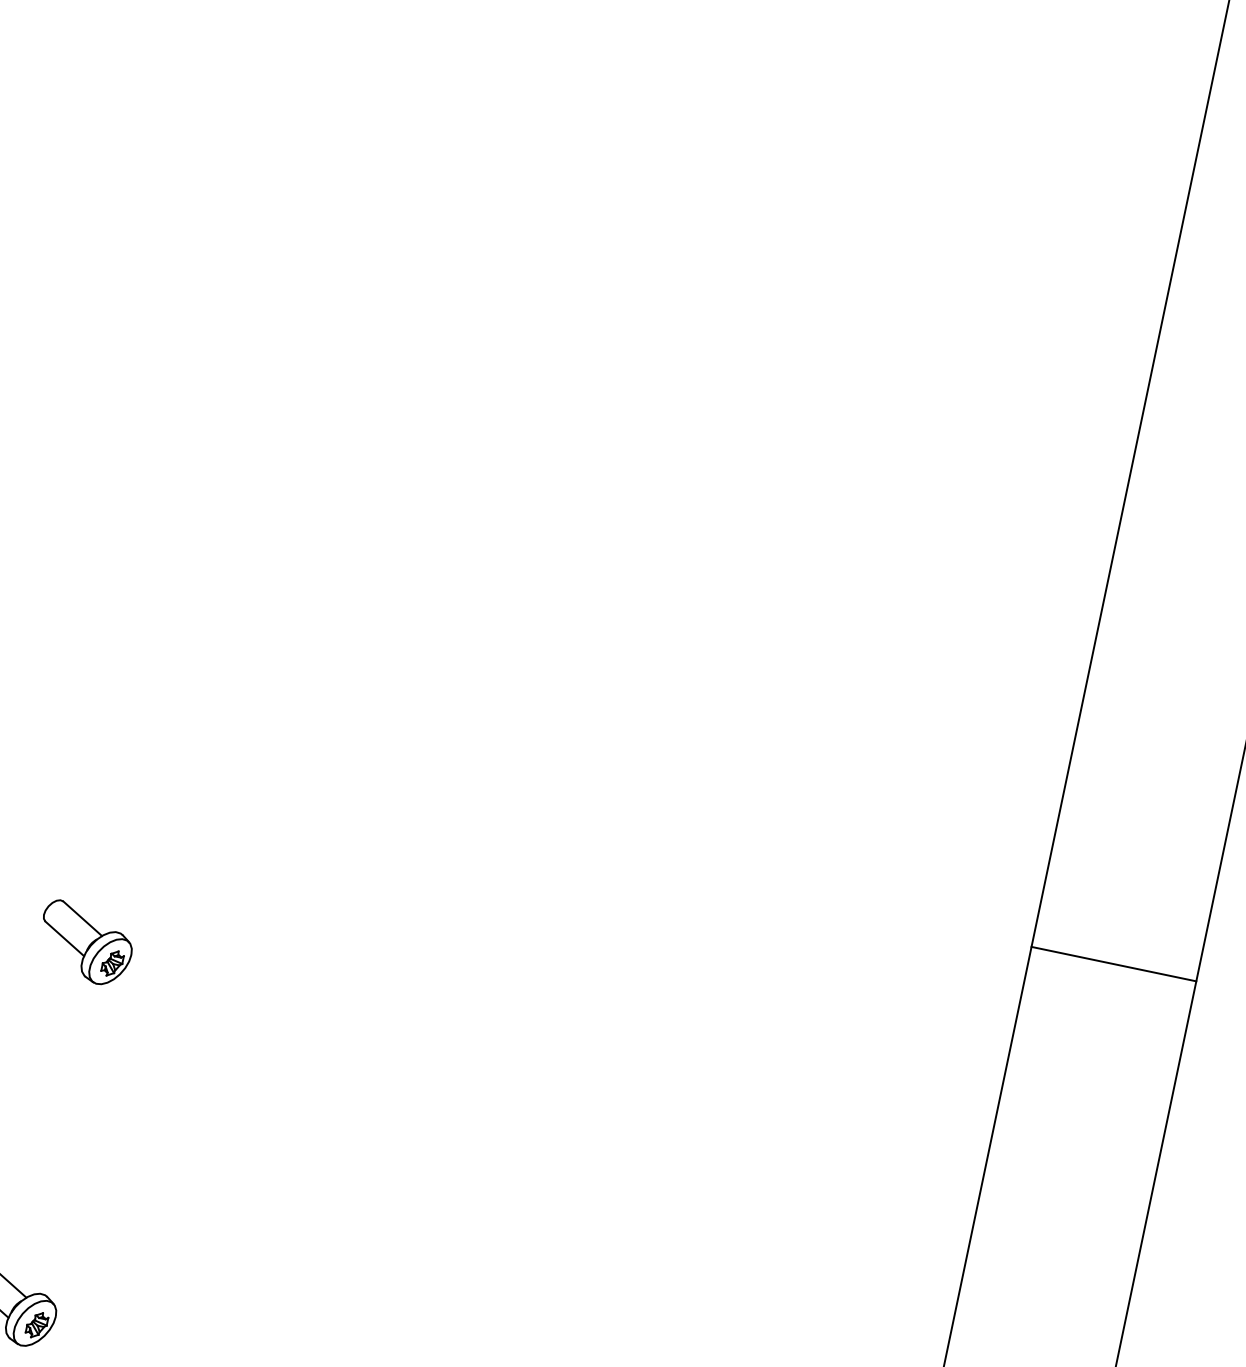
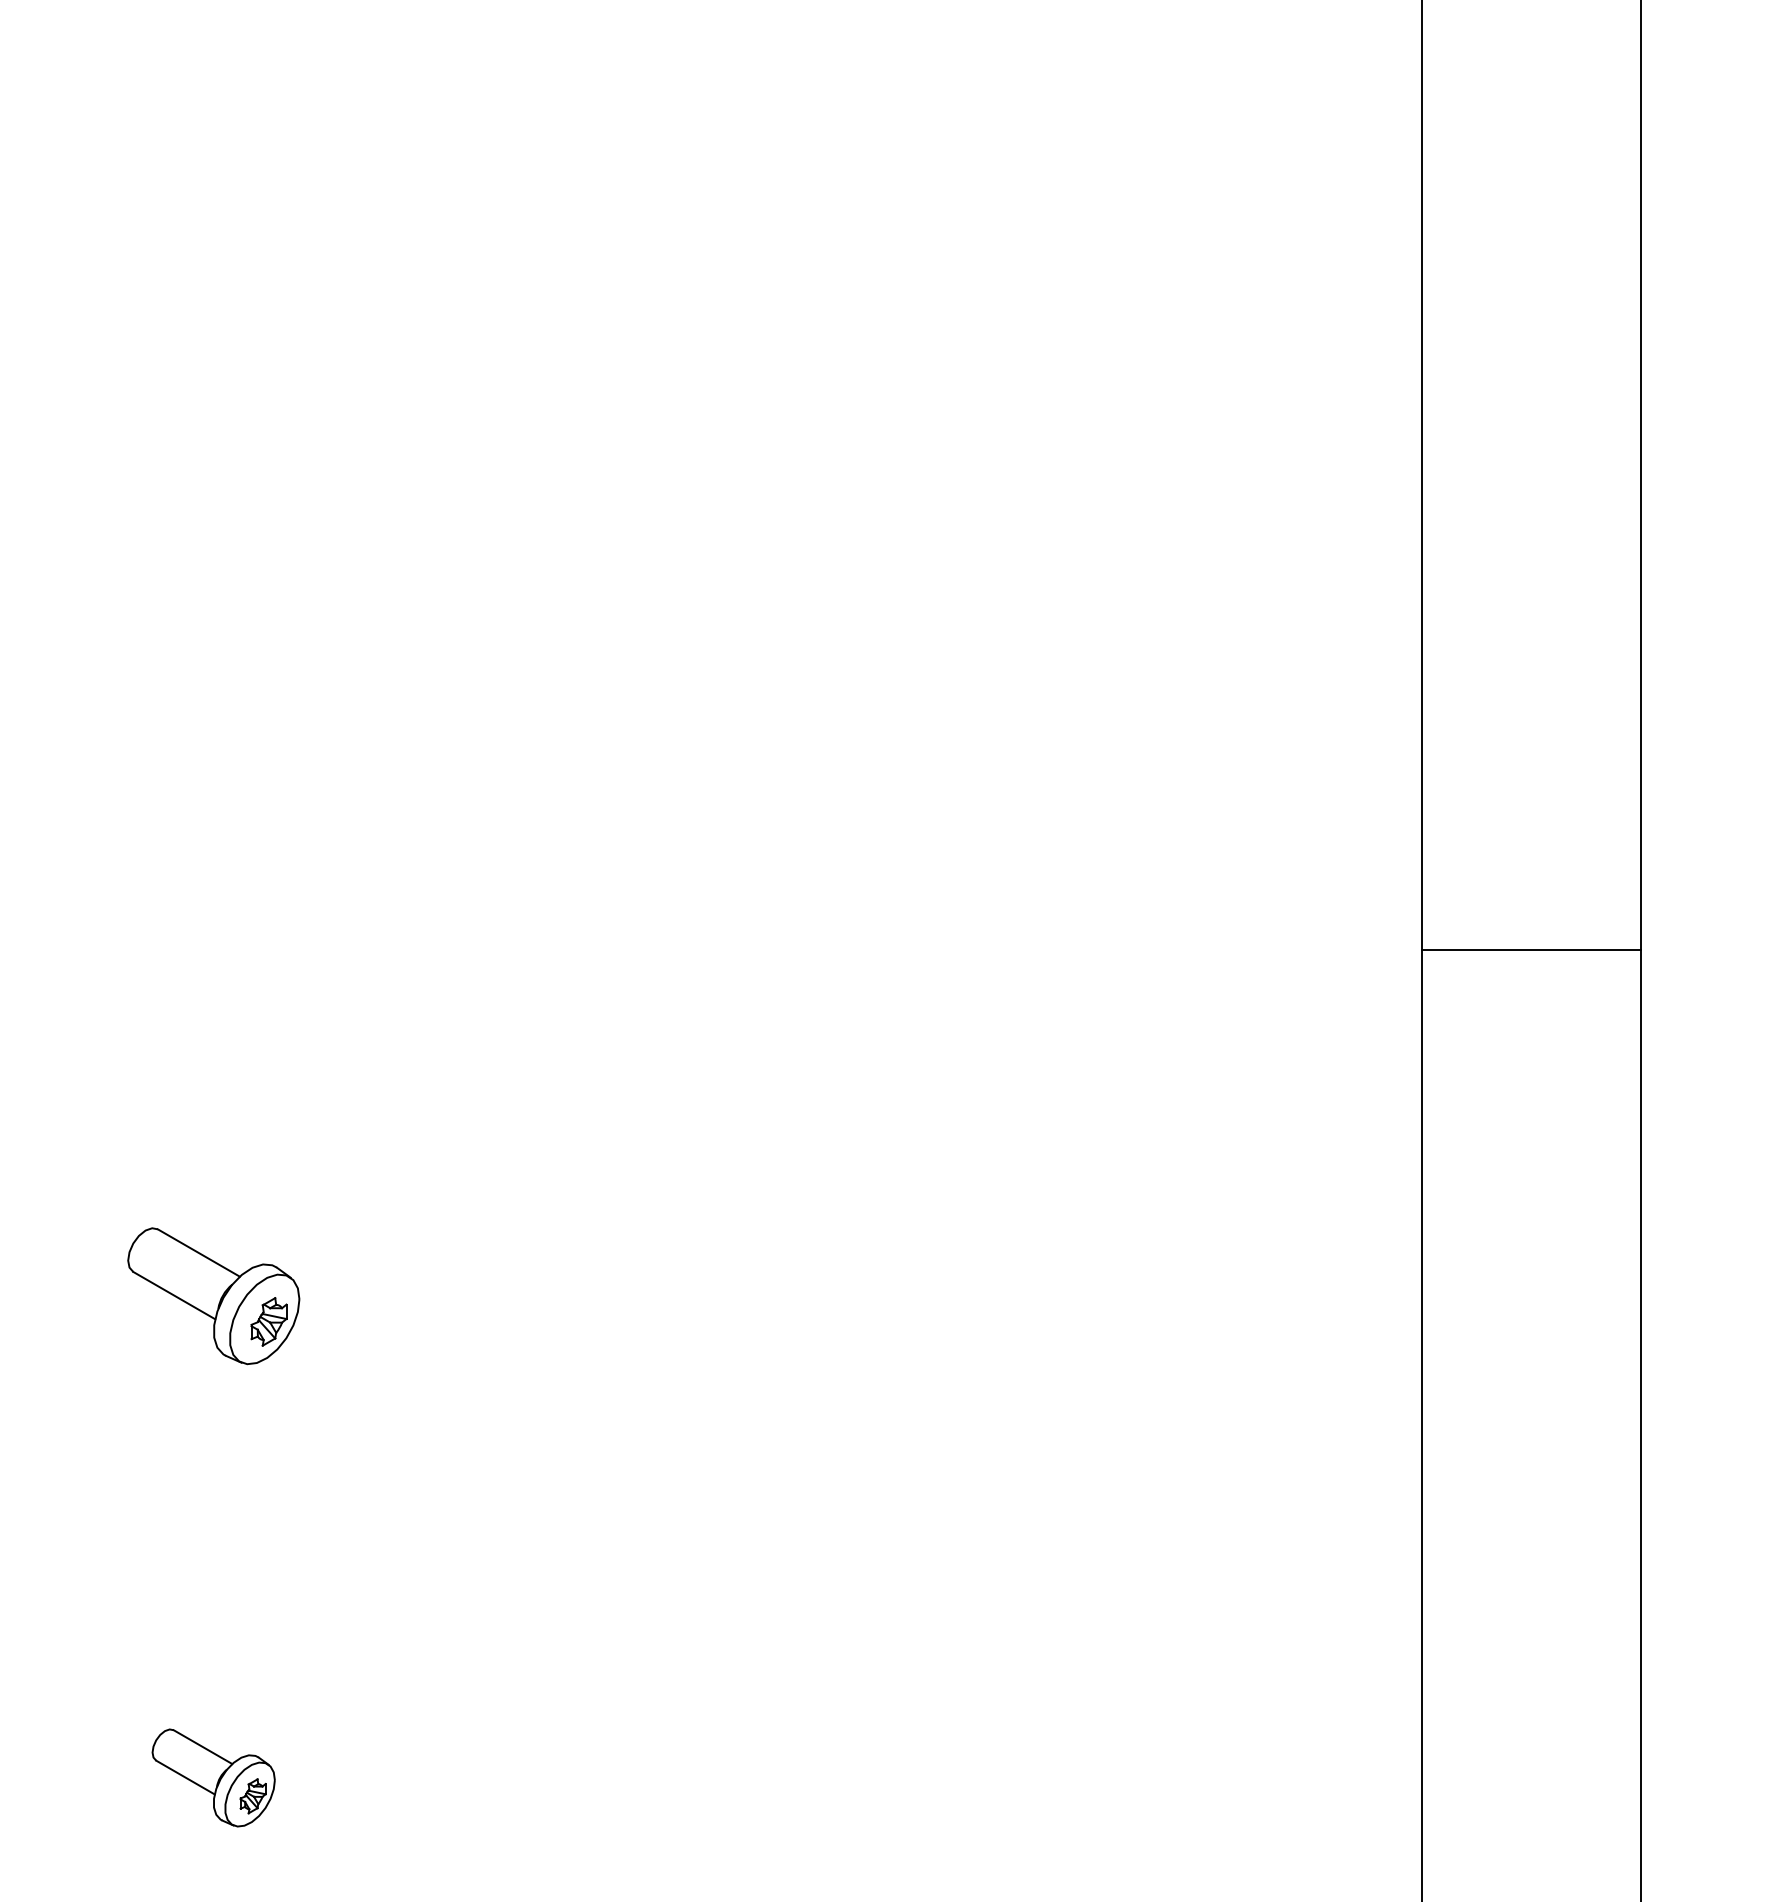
part: (85, 943) -> (213, 1295), size x1.4
line: (1113, 964) -> (1531, 950), moved

